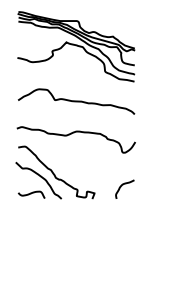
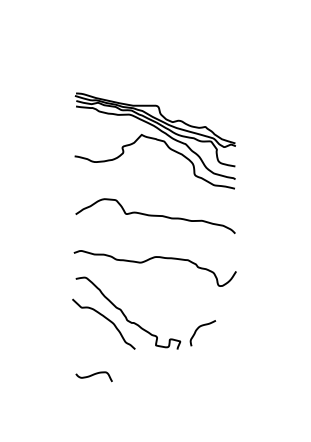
curve: (121, 186) -> (198, 329), moved
curve: (31, 193) -> (93, 375), moved

